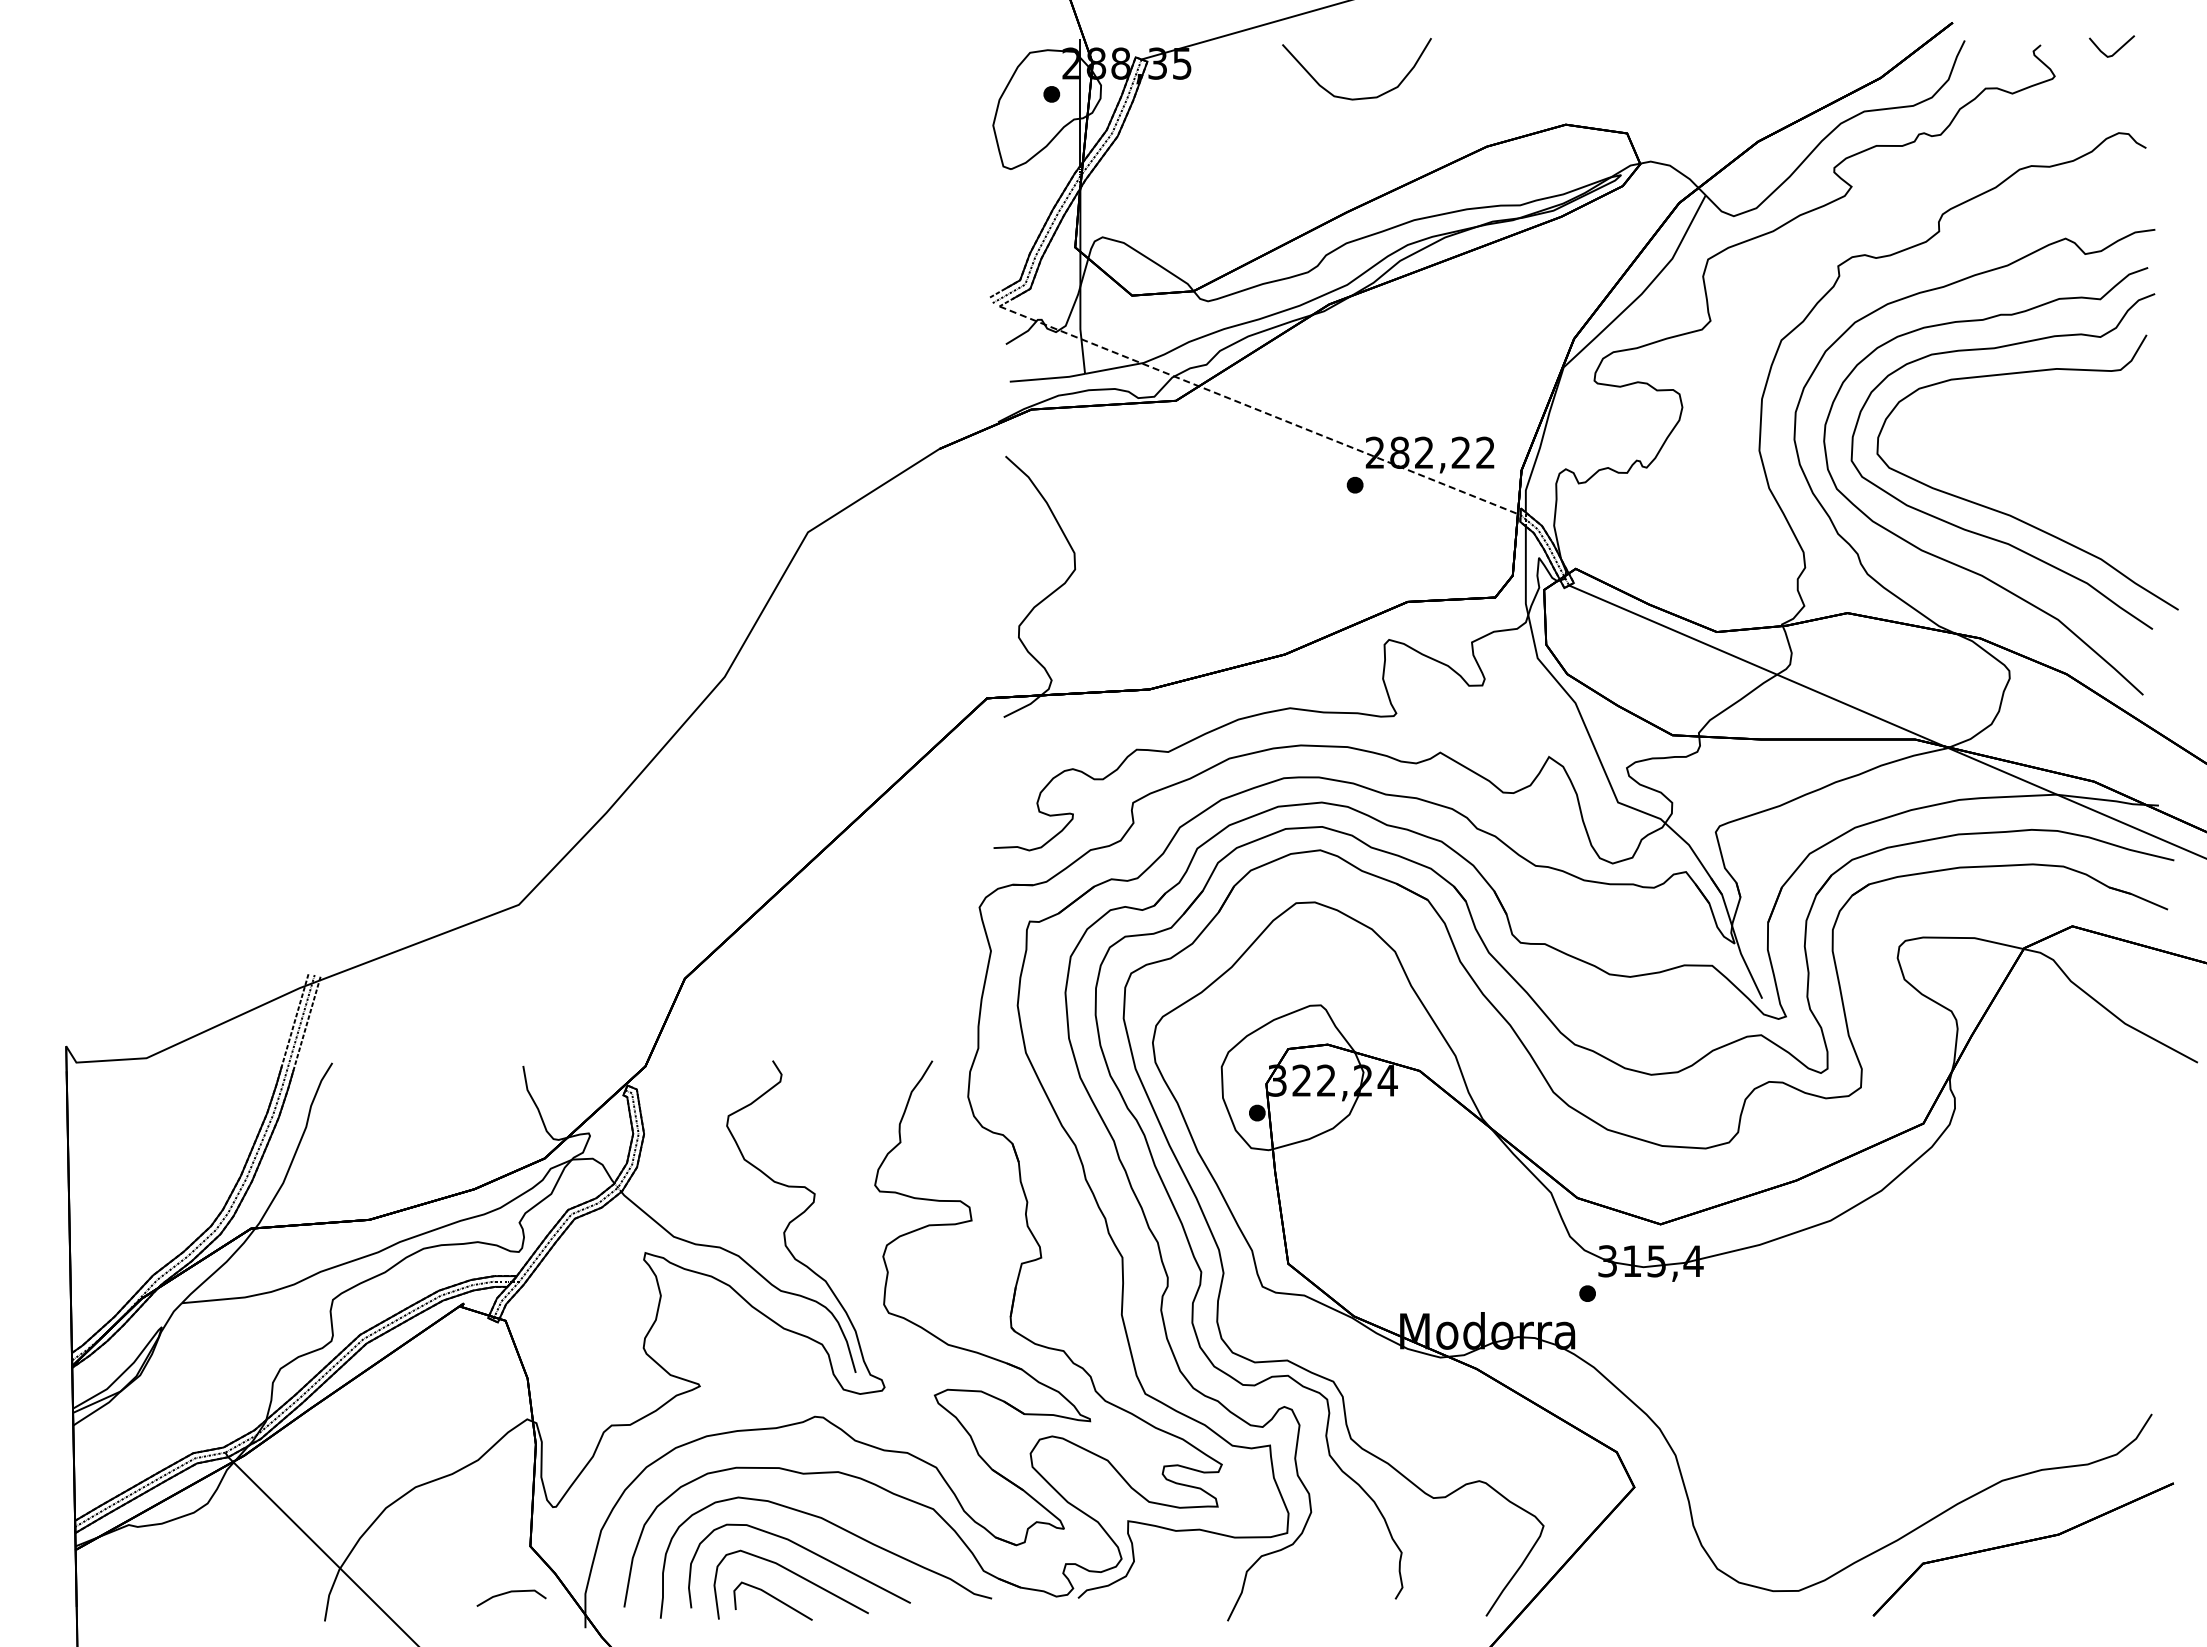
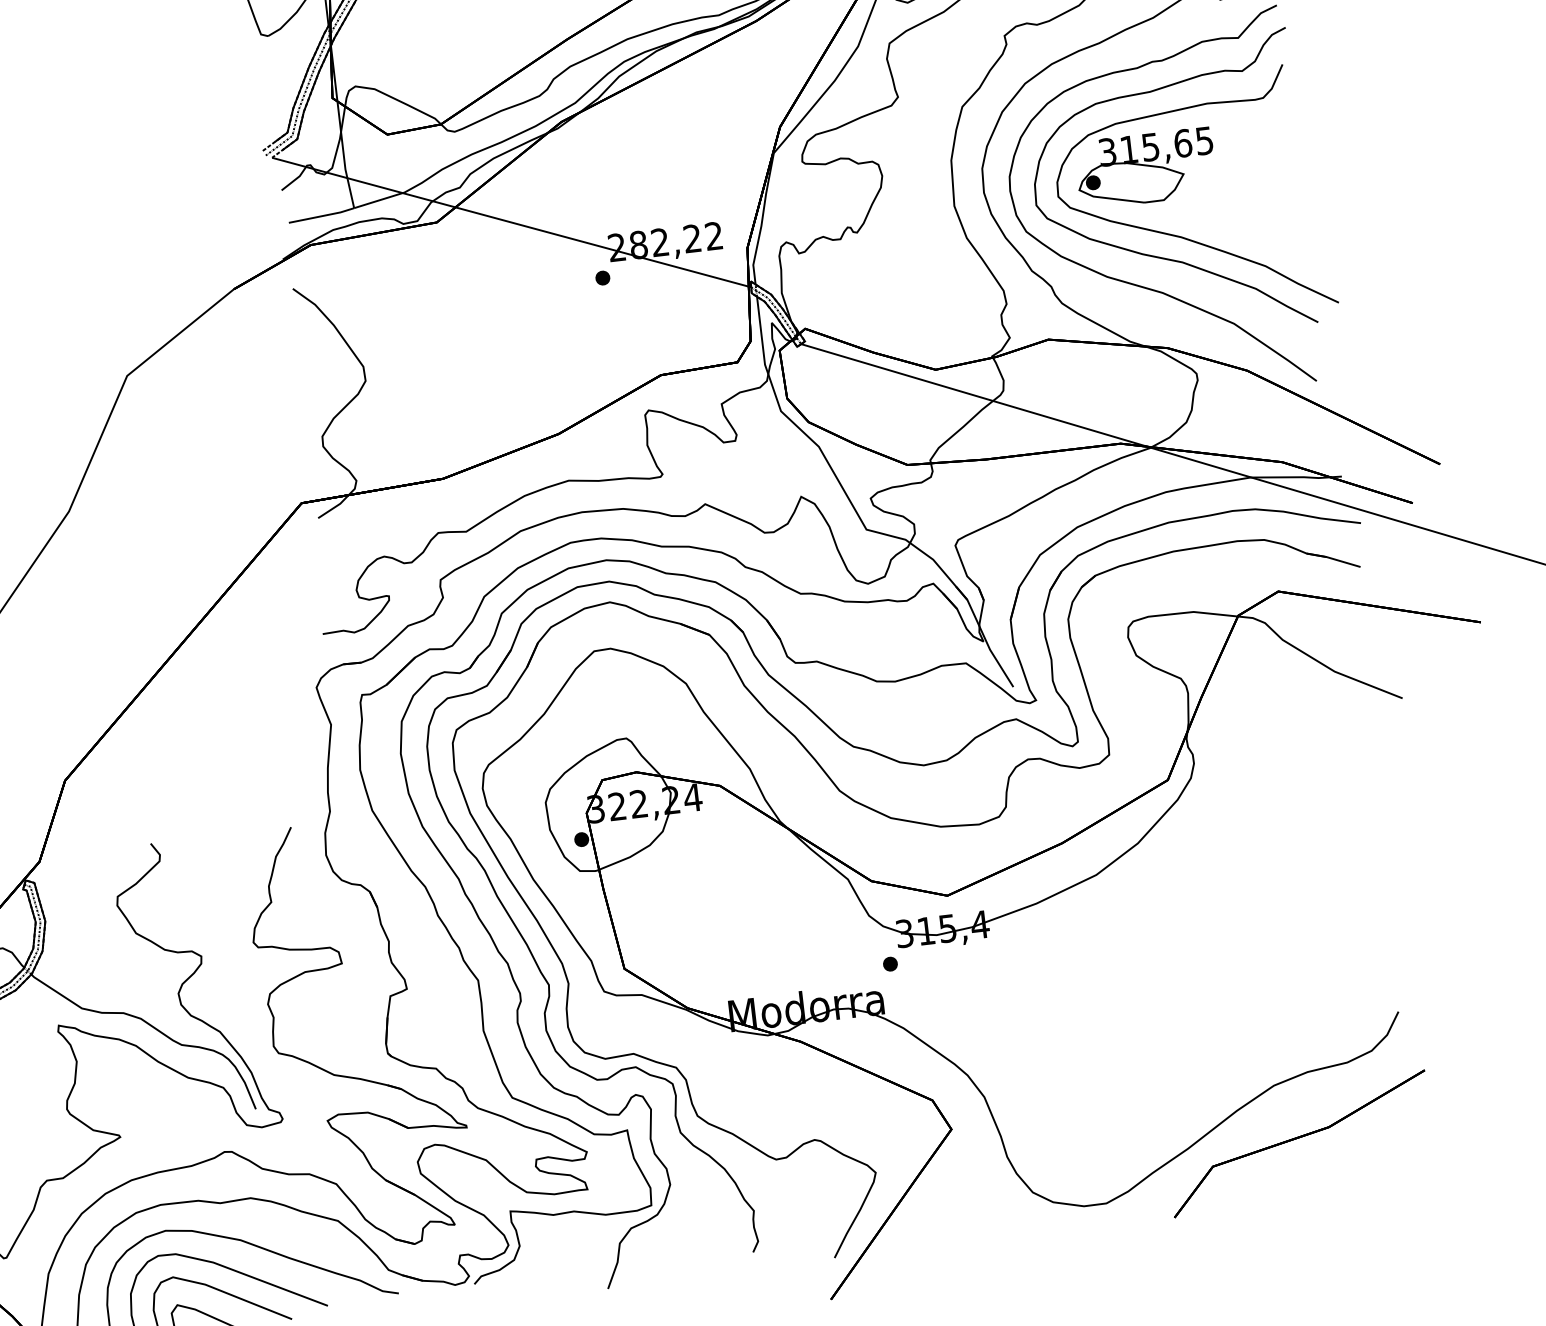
line: (1260, 410) -> (512, 222), dashed -> solid
part: (1979, 433) -> (1145, 168), added

